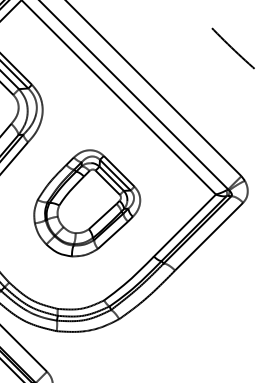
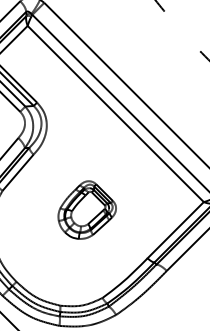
part: (87, 203) -> (87, 210), size x0.6

